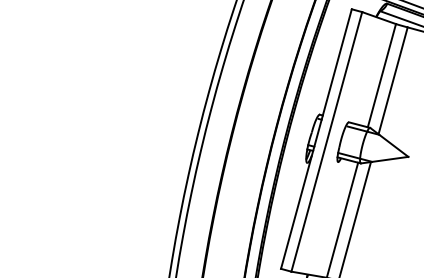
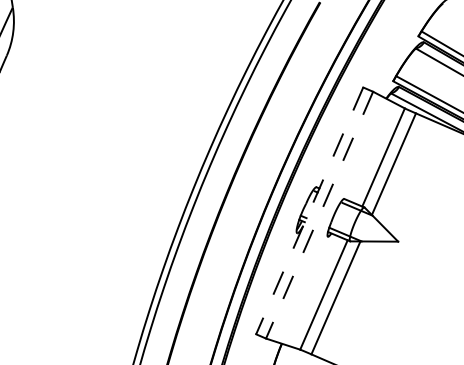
line: (316, 138) -> (309, 210), solid -> dashed
line: (326, 142) -> (319, 215), solid -> dashed

